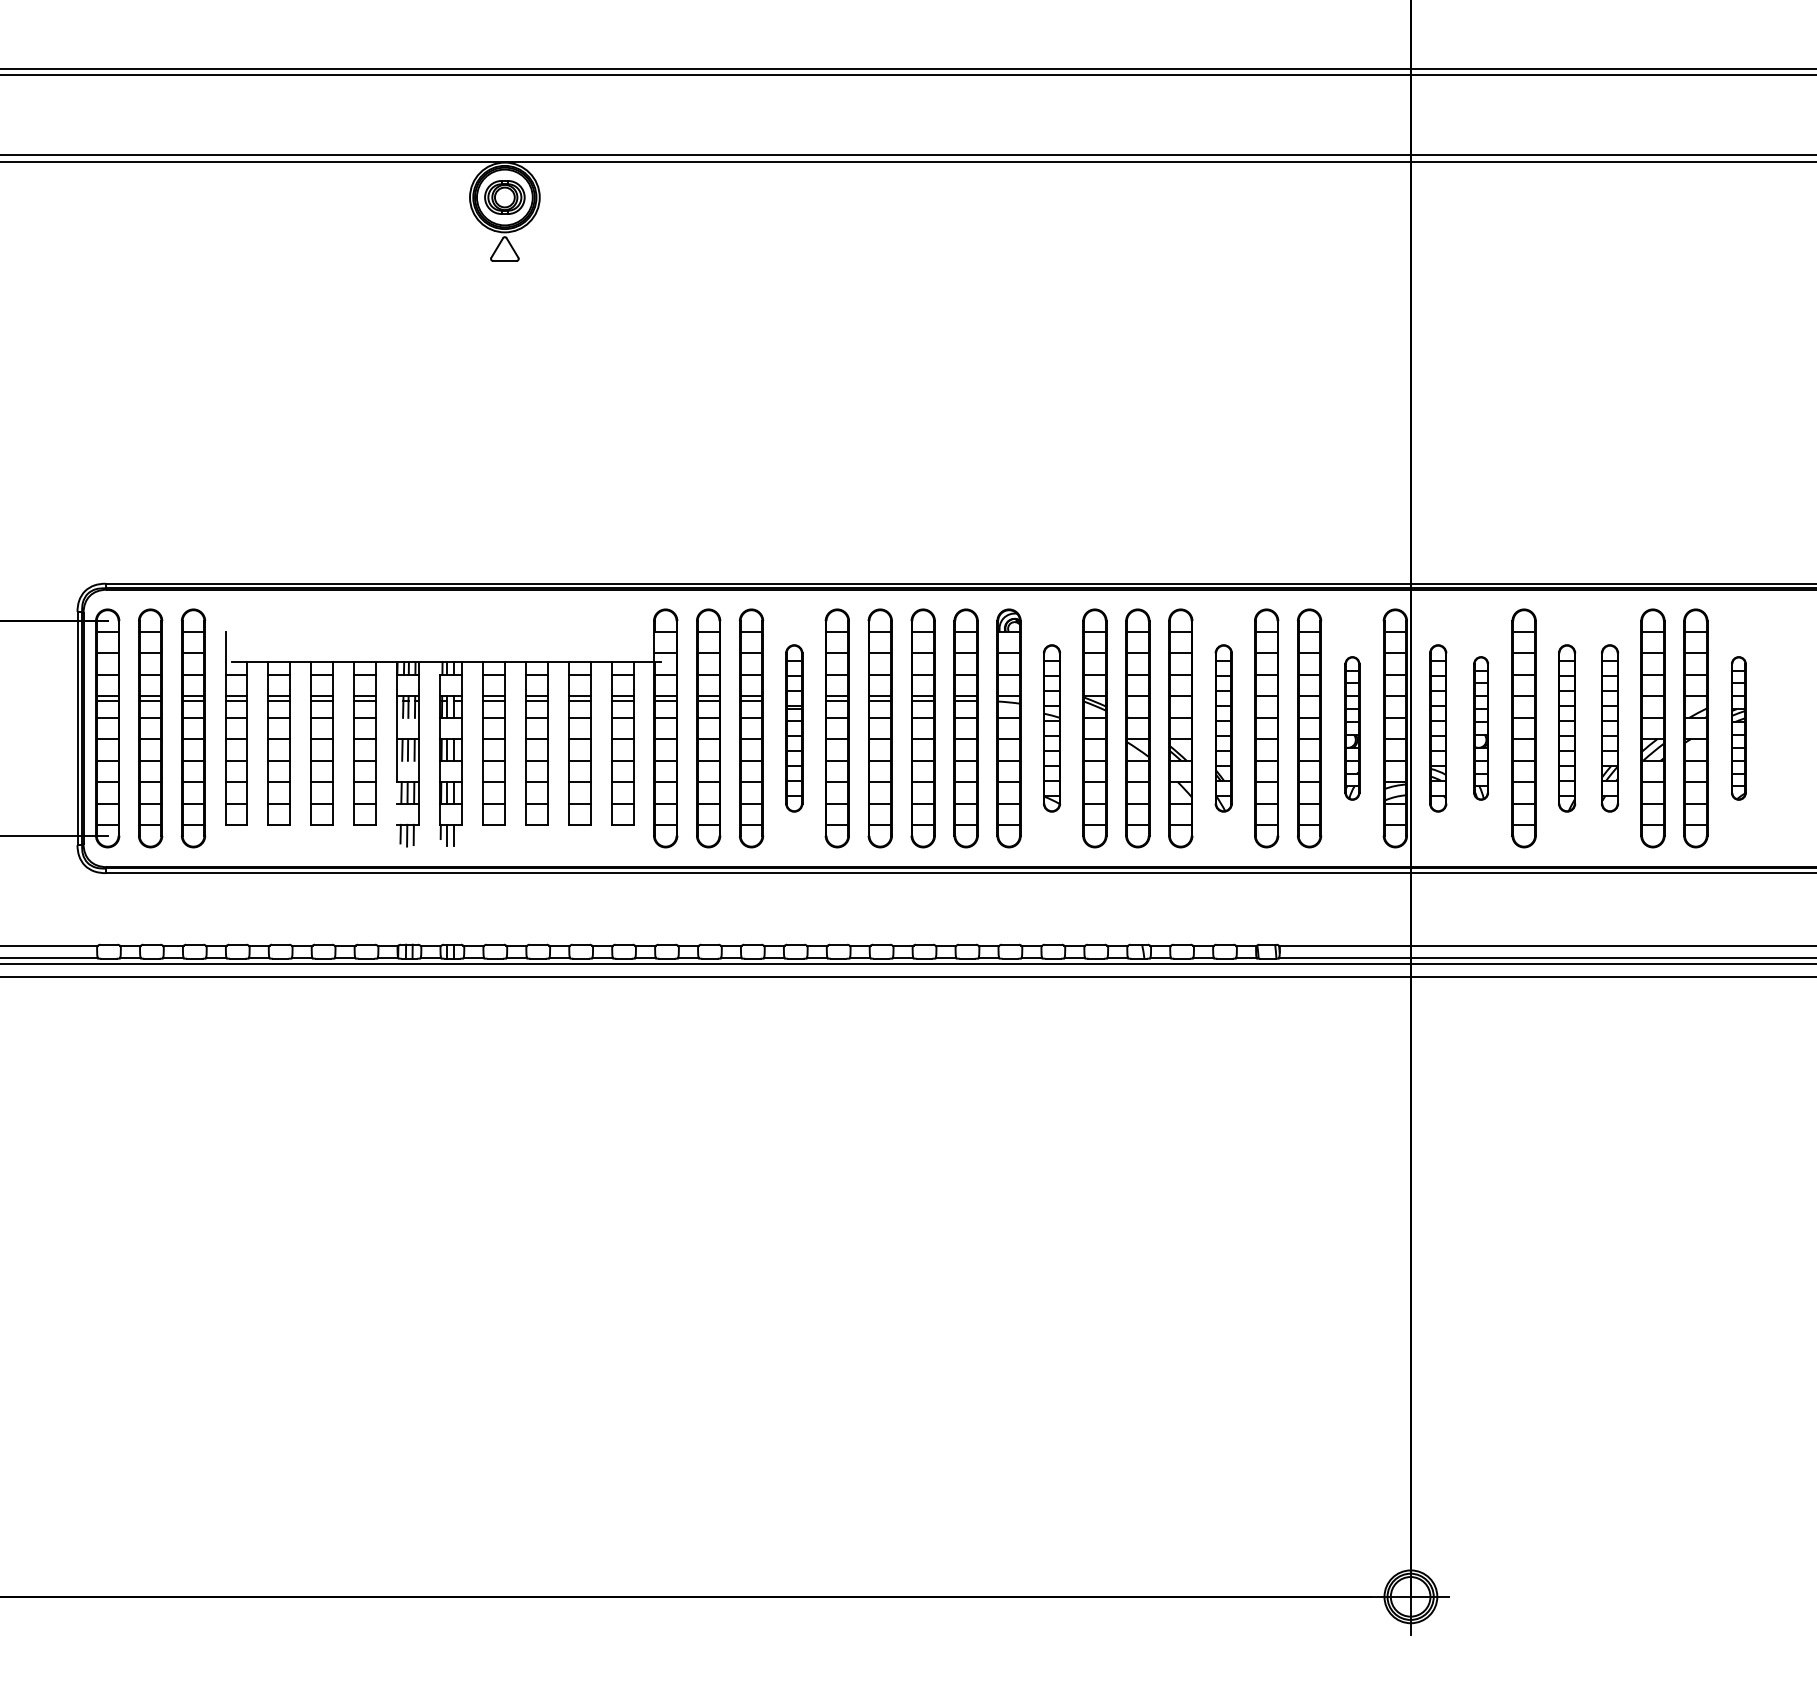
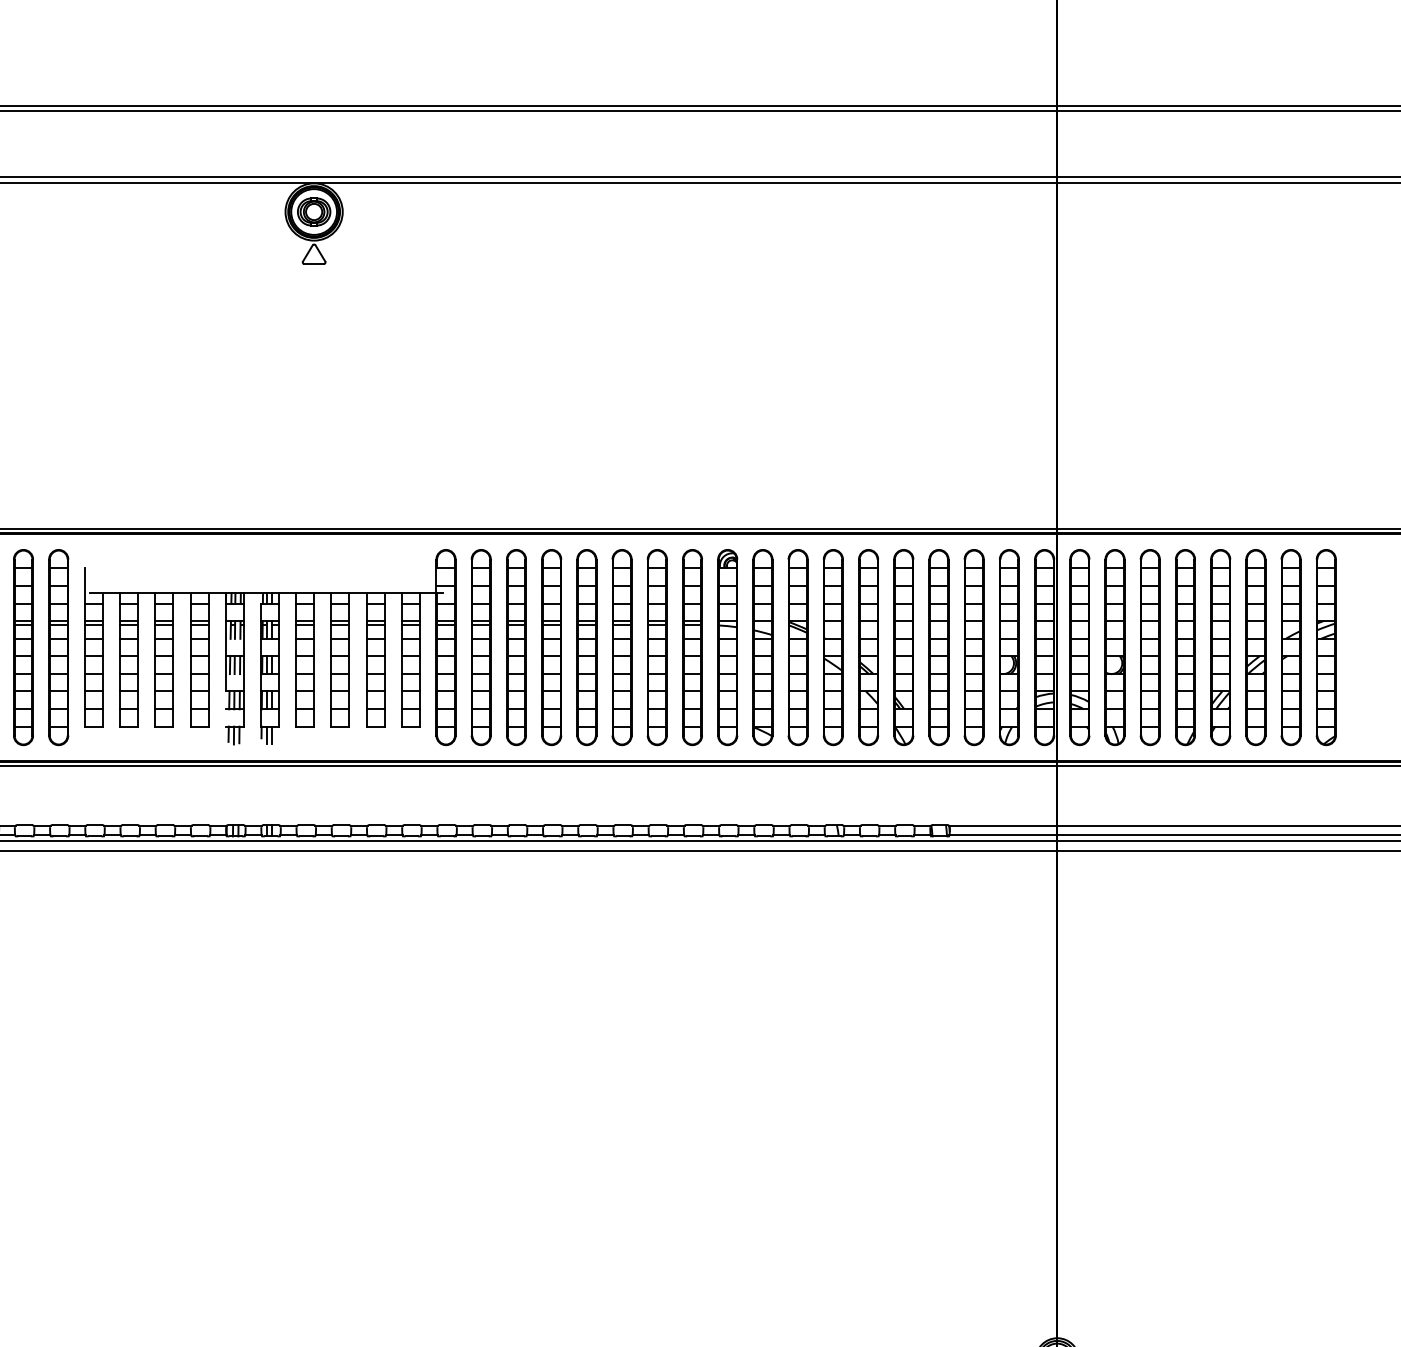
part: (793, 728) -> (550, 647), size x1.43
part: (1051, 728) -> (762, 647), size x1.43
part: (1223, 728) -> (903, 647), size x1.43
part: (1352, 728) -> (1009, 647), size x1.67
part: (1437, 728) -> (1079, 647), size x1.43
part: (1480, 728) -> (1114, 647), size x1.67
part: (1566, 728) -> (1184, 647), size x1.43
part: (1609, 728) -> (1220, 647), size x1.43
part: (1738, 728) -> (1326, 647), size x1.67

